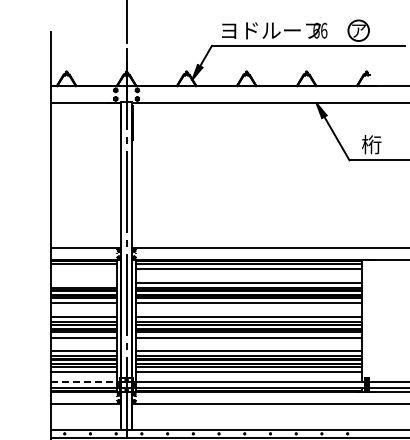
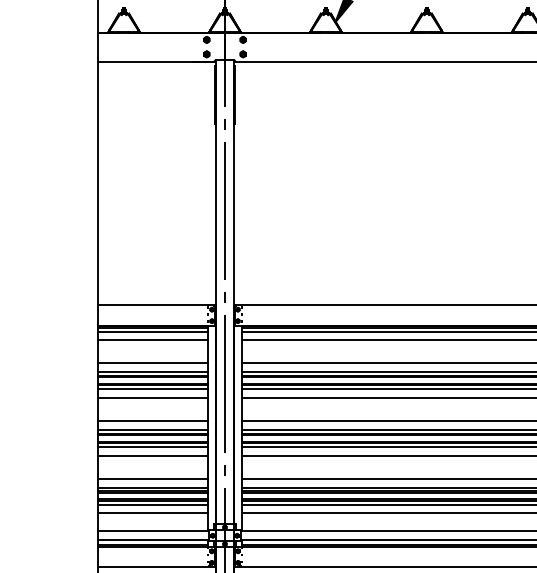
line: (83, 268) -> (152, 339), added
line: (83, 282) -> (152, 363), added
line: (84, 382) -> (154, 531), dashed -> solid

